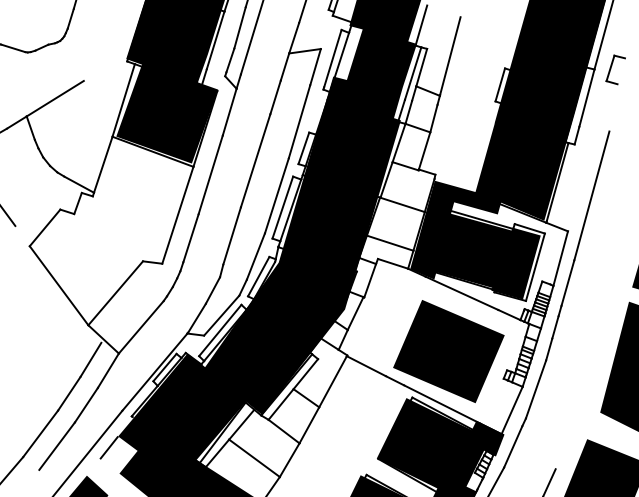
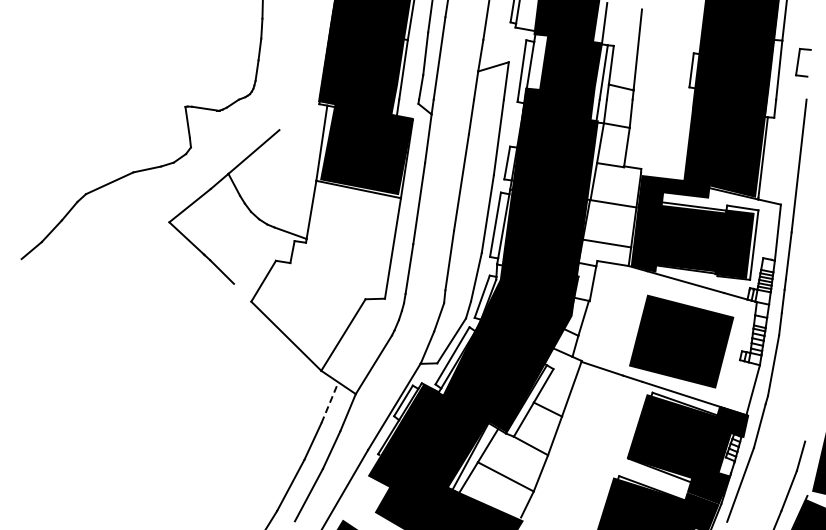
part: (615, 69) -> (803, 62), moved
line: (91, 359) -> (329, 404), solid -> dashed
line: (109, 447) -> (360, 488), removed

